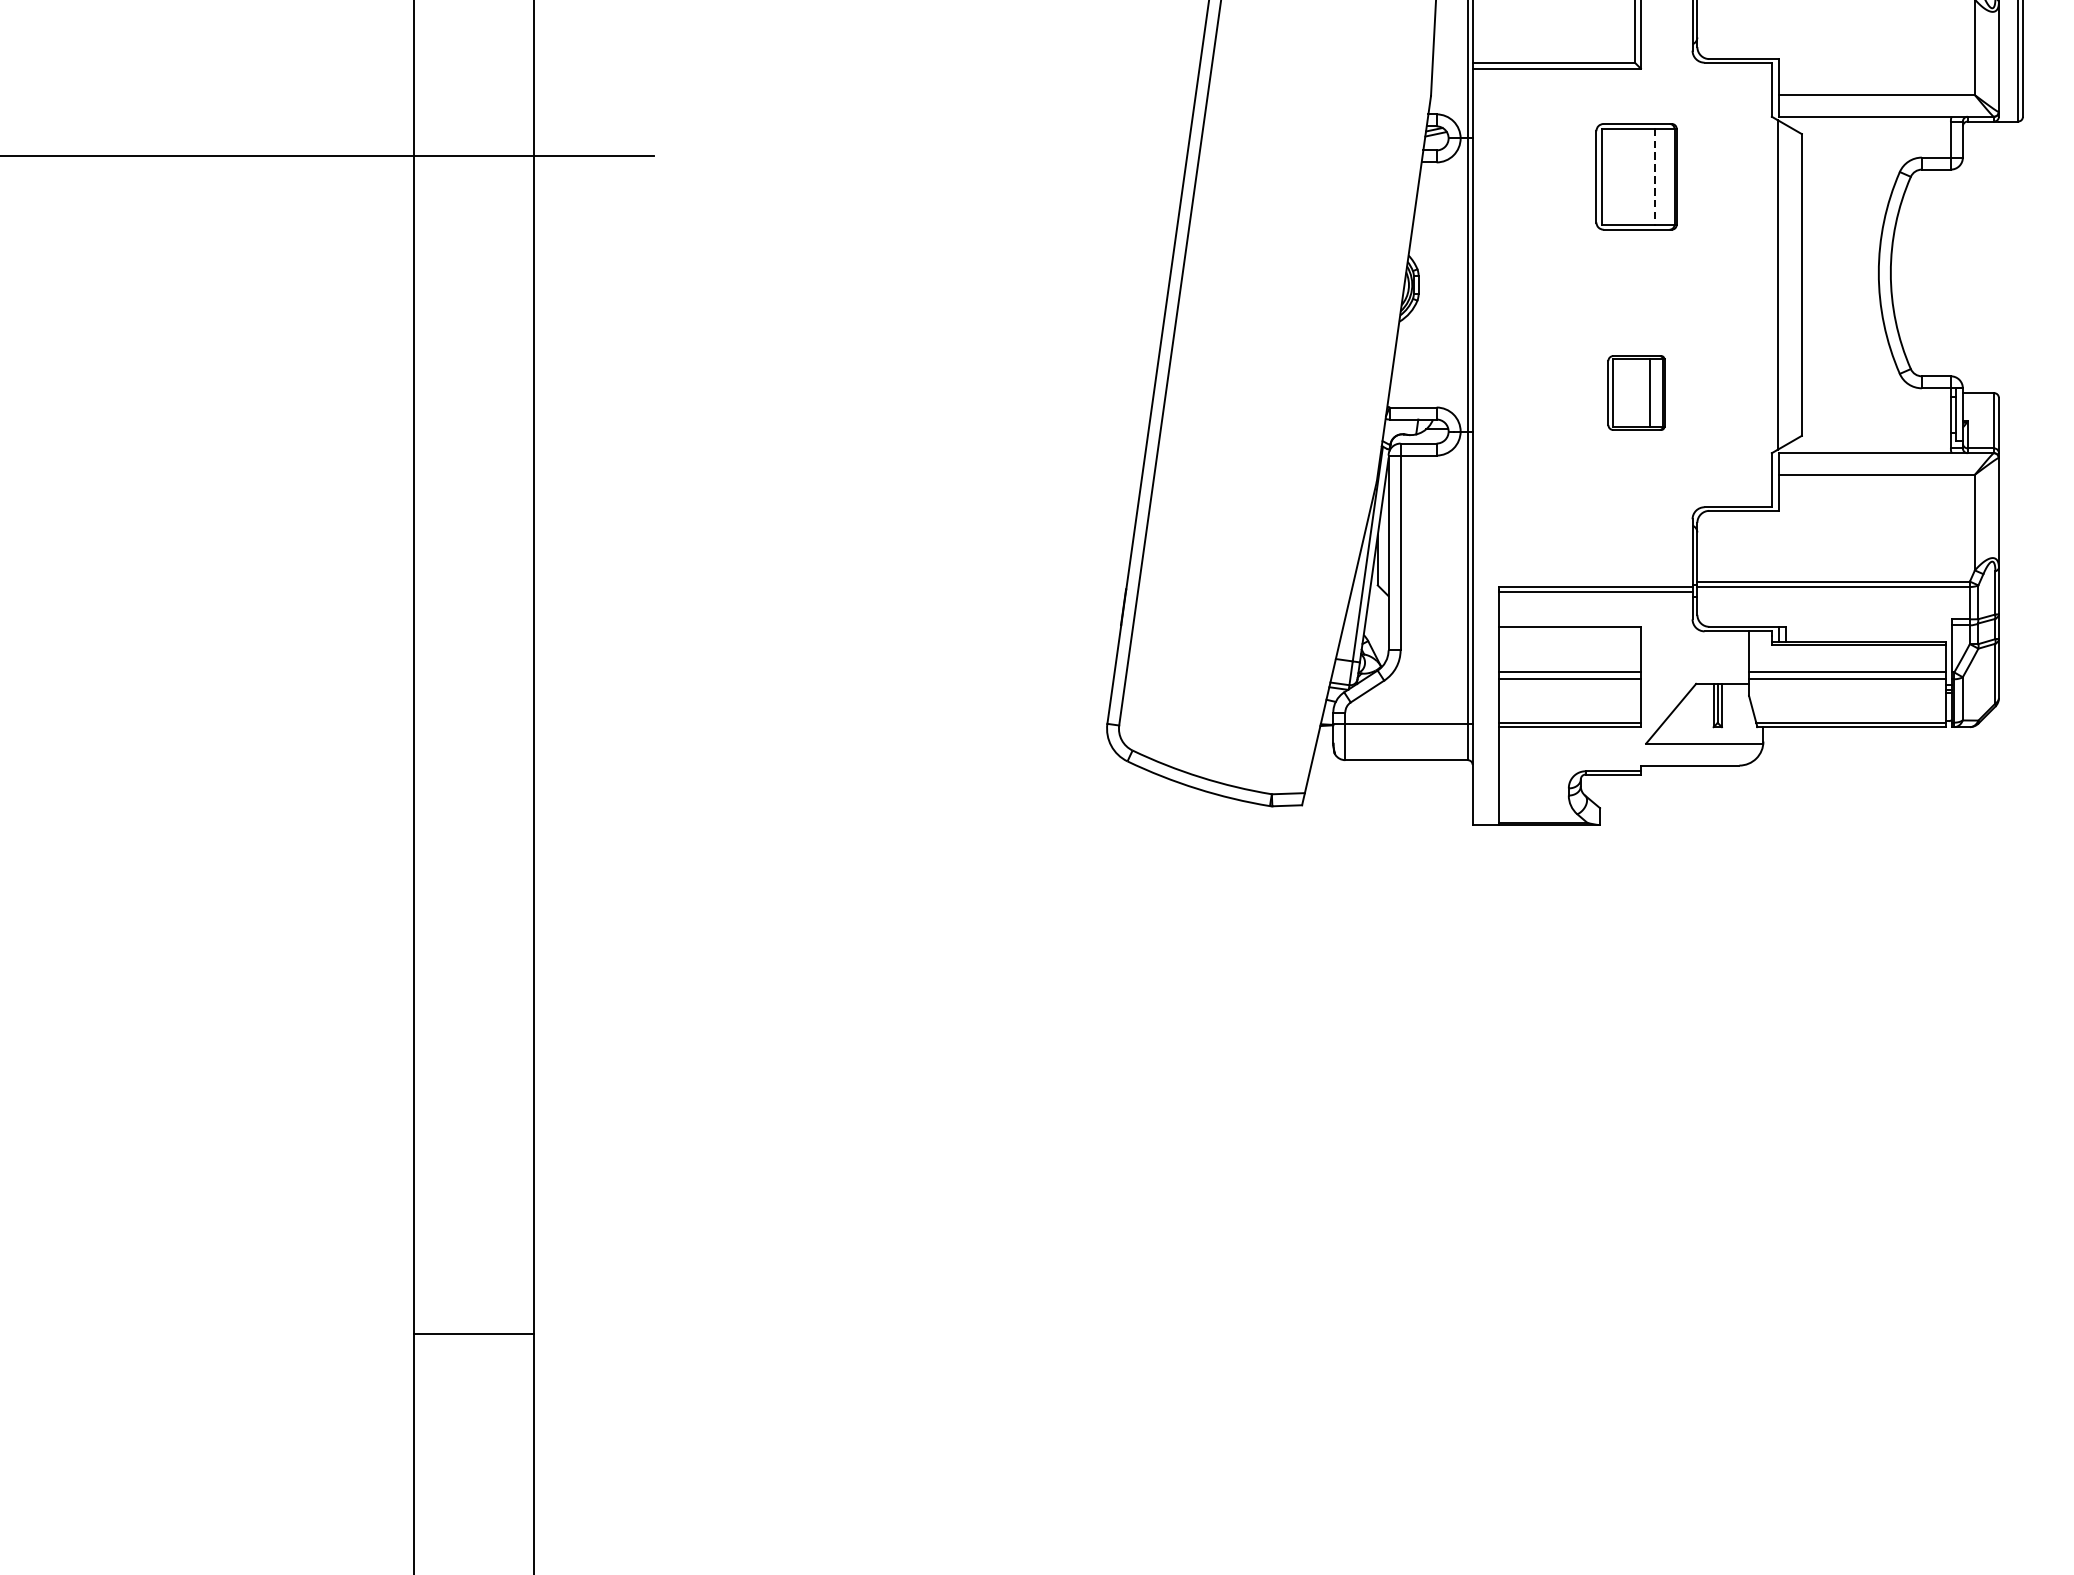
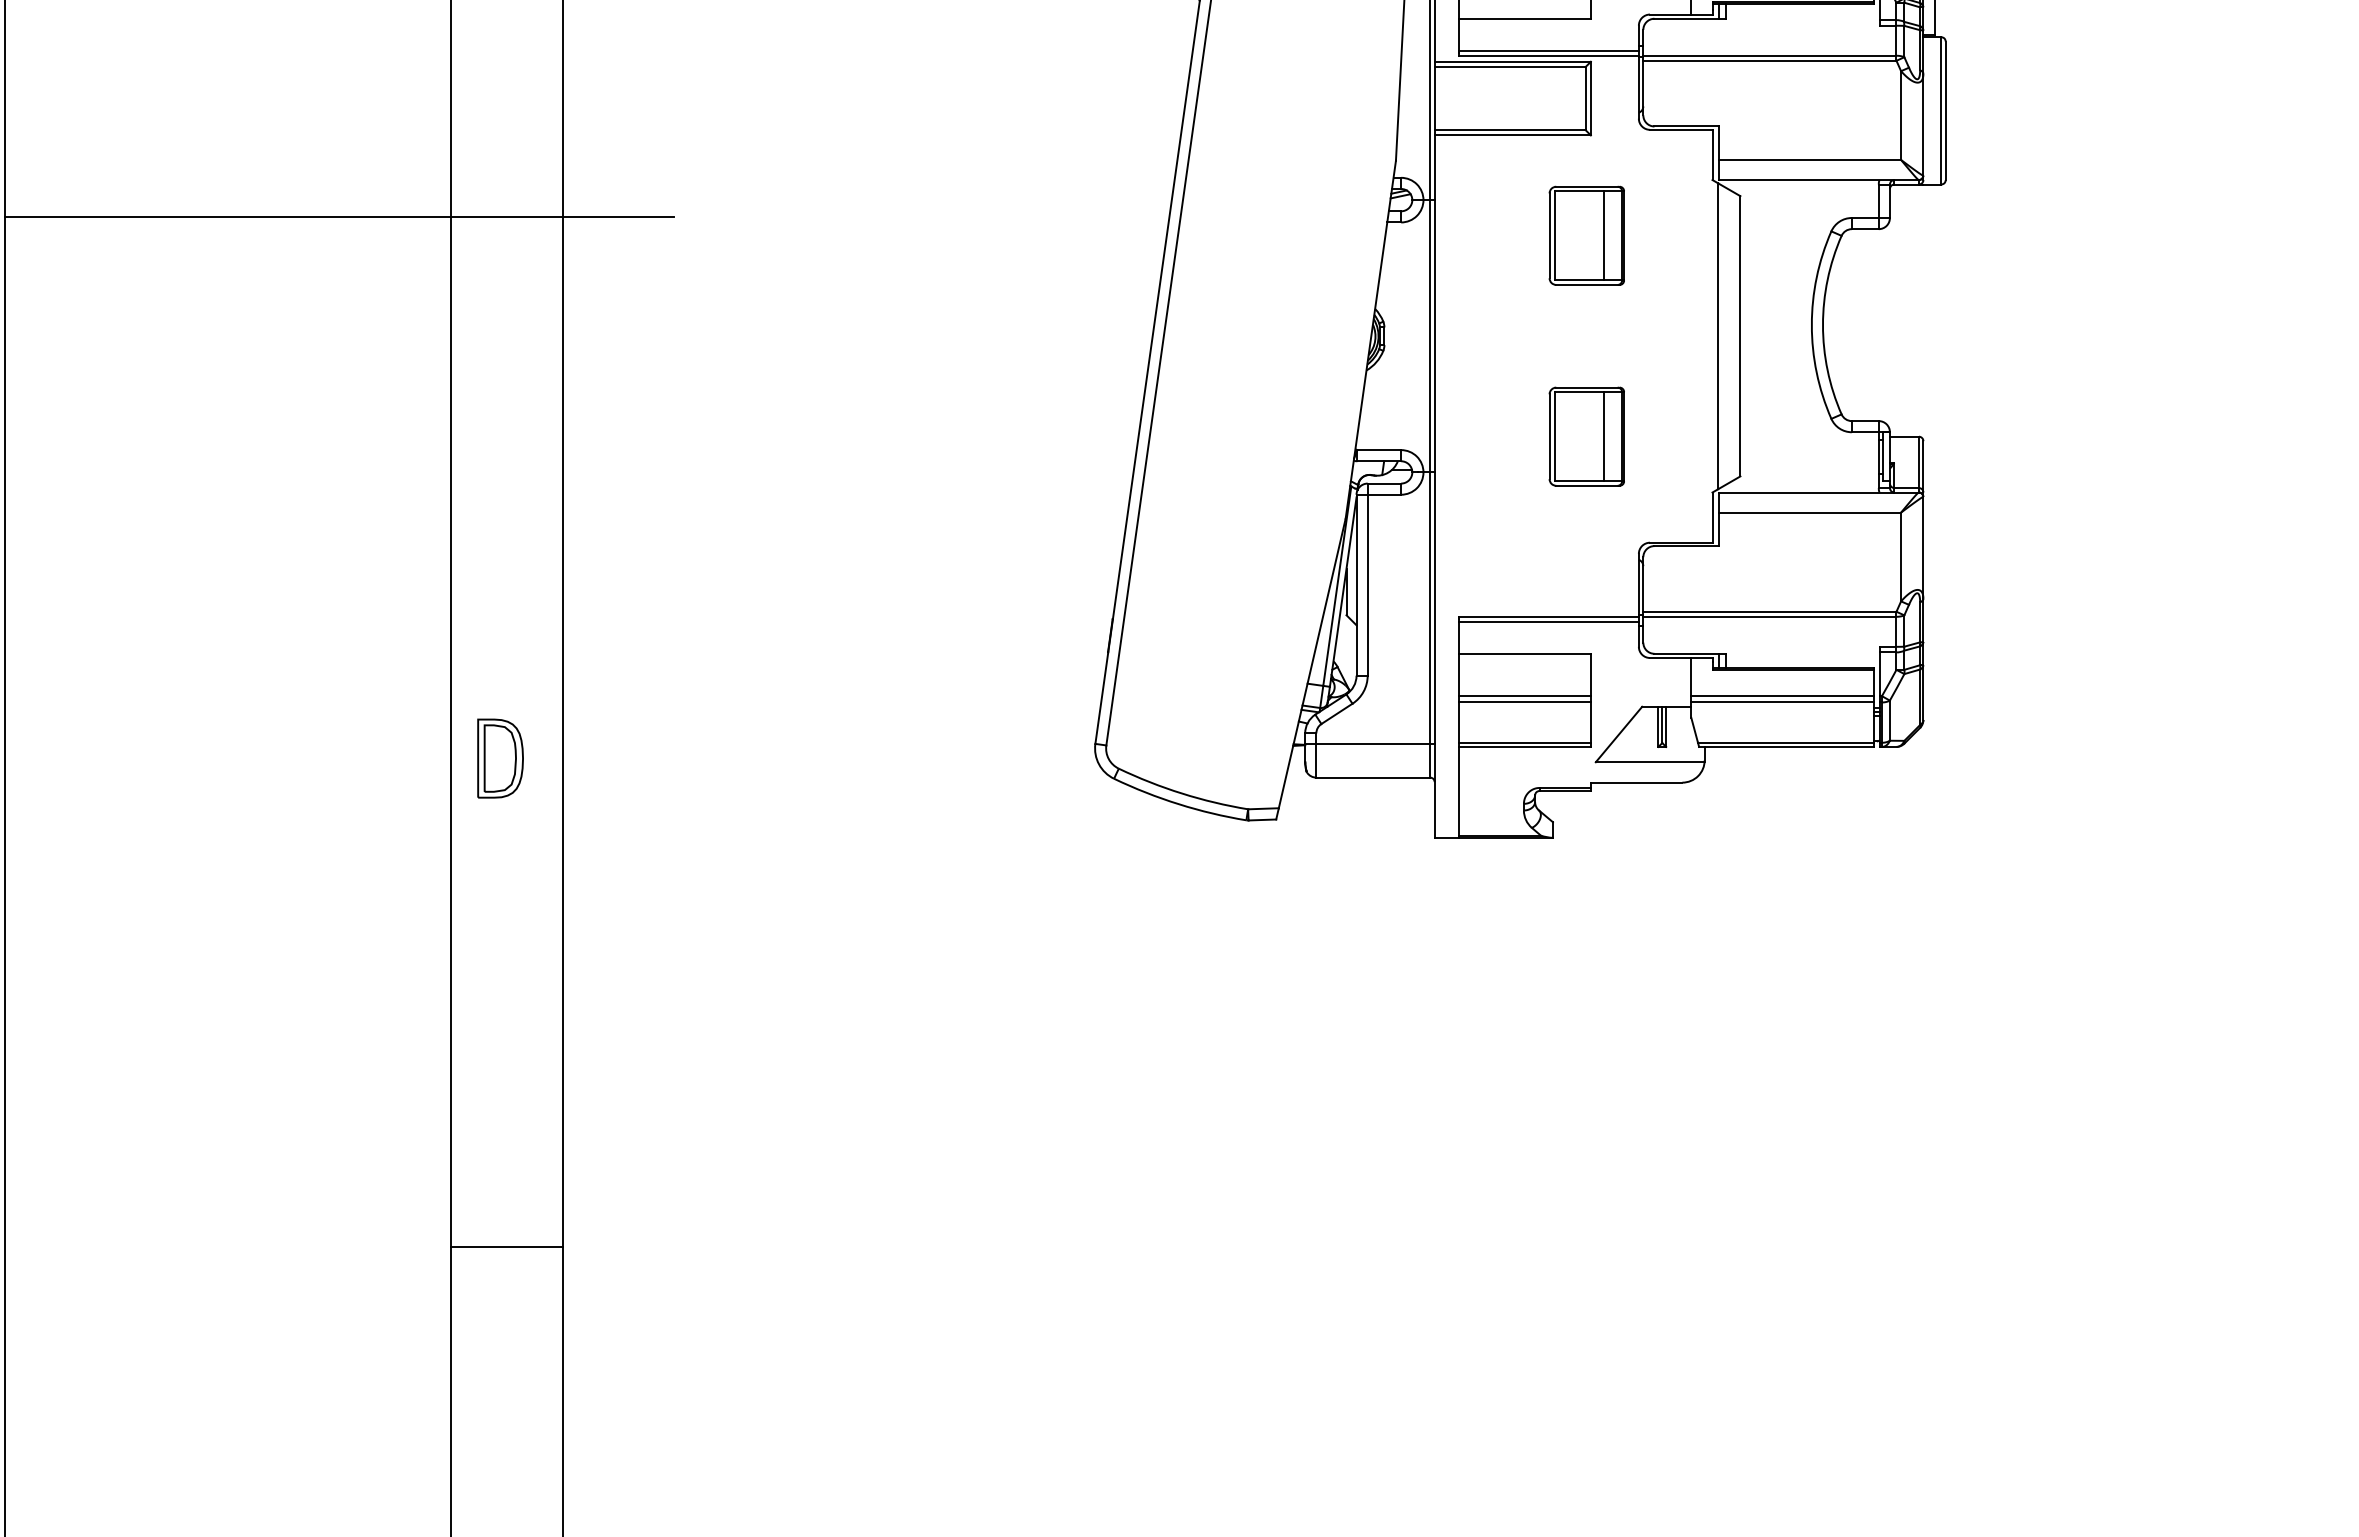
line: (1655, 176) -> (1604, 235), dashed -> solid
part: (1636, 392) -> (1586, 436), size x1.43
part: (466, 739) -> (500, 758), added
line: (473, 1333) -> (506, 1247), moved

